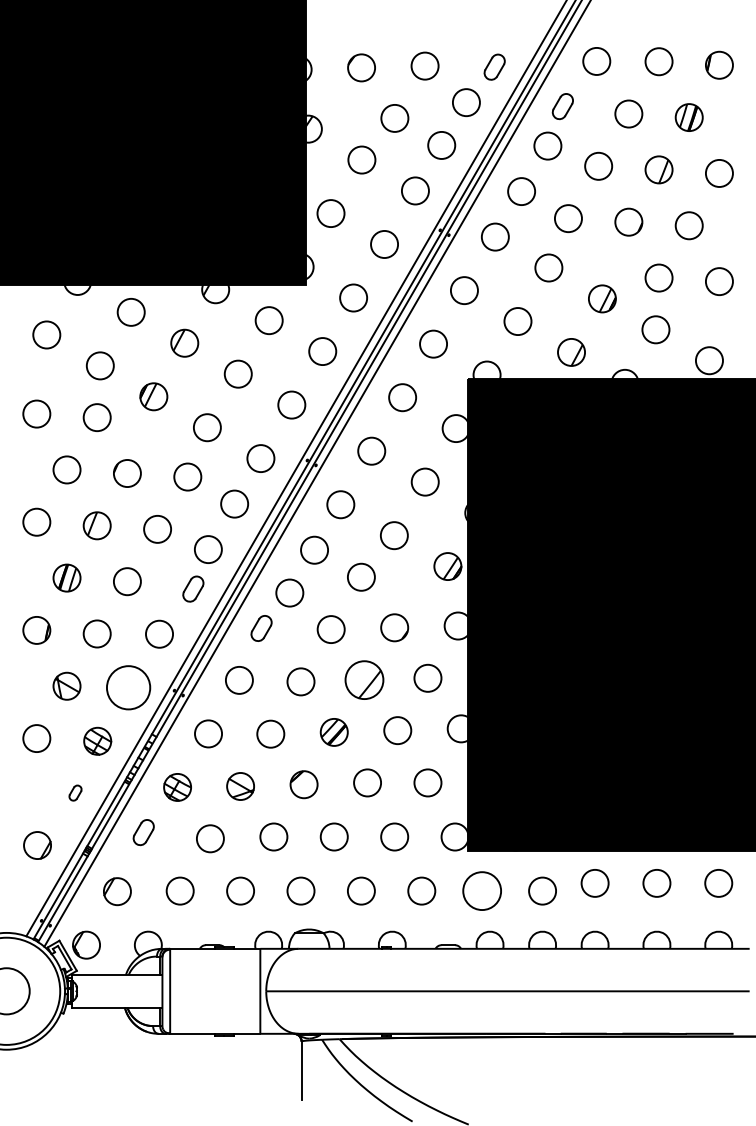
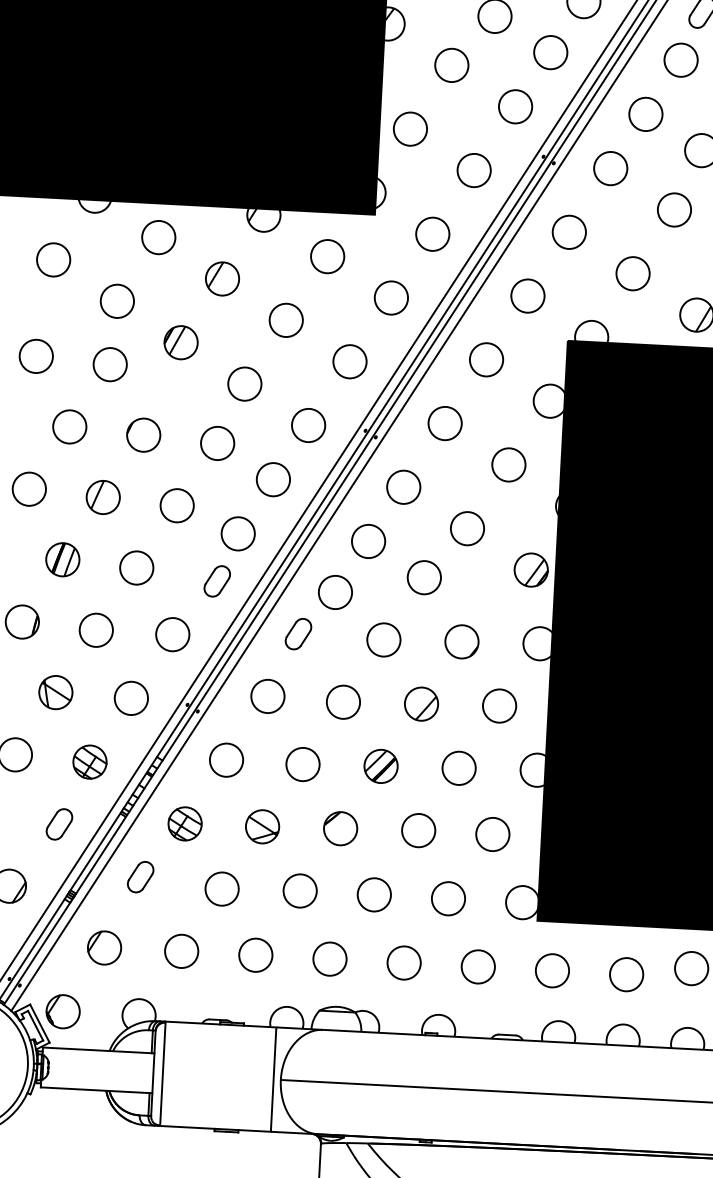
part: (364, 679) -> (421, 703), size x0.71
circle: (128, 687) -> (131, 698), size x0.62
part: (75, 792) -> (59, 823), size x1.67
circle: (481, 890) -> (551, 970), size x0.71

